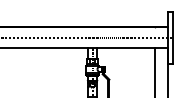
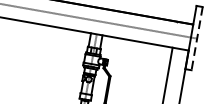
line: (172, 37) -> (196, 38), solid -> dashed

